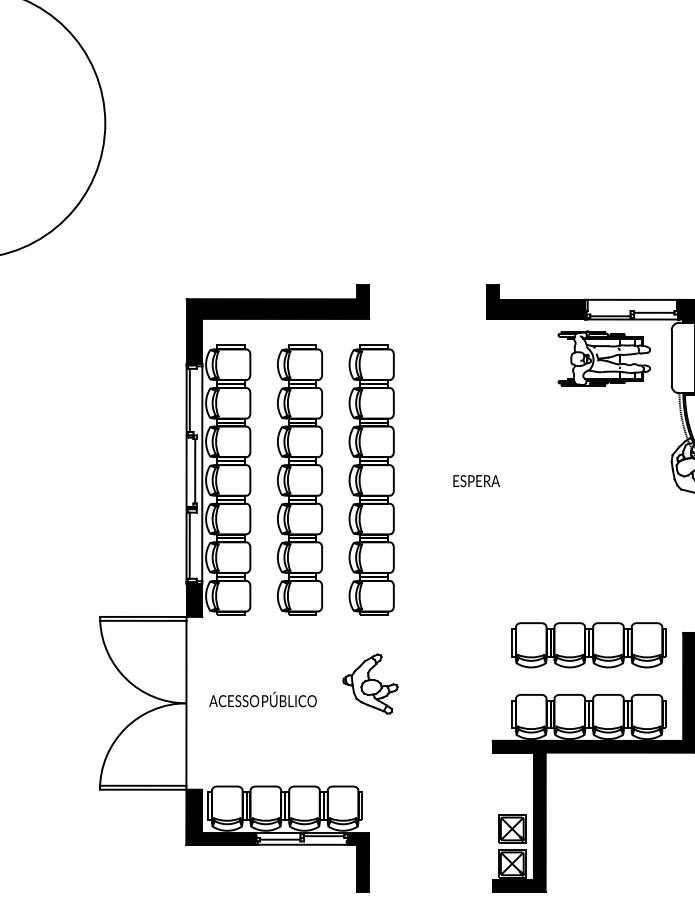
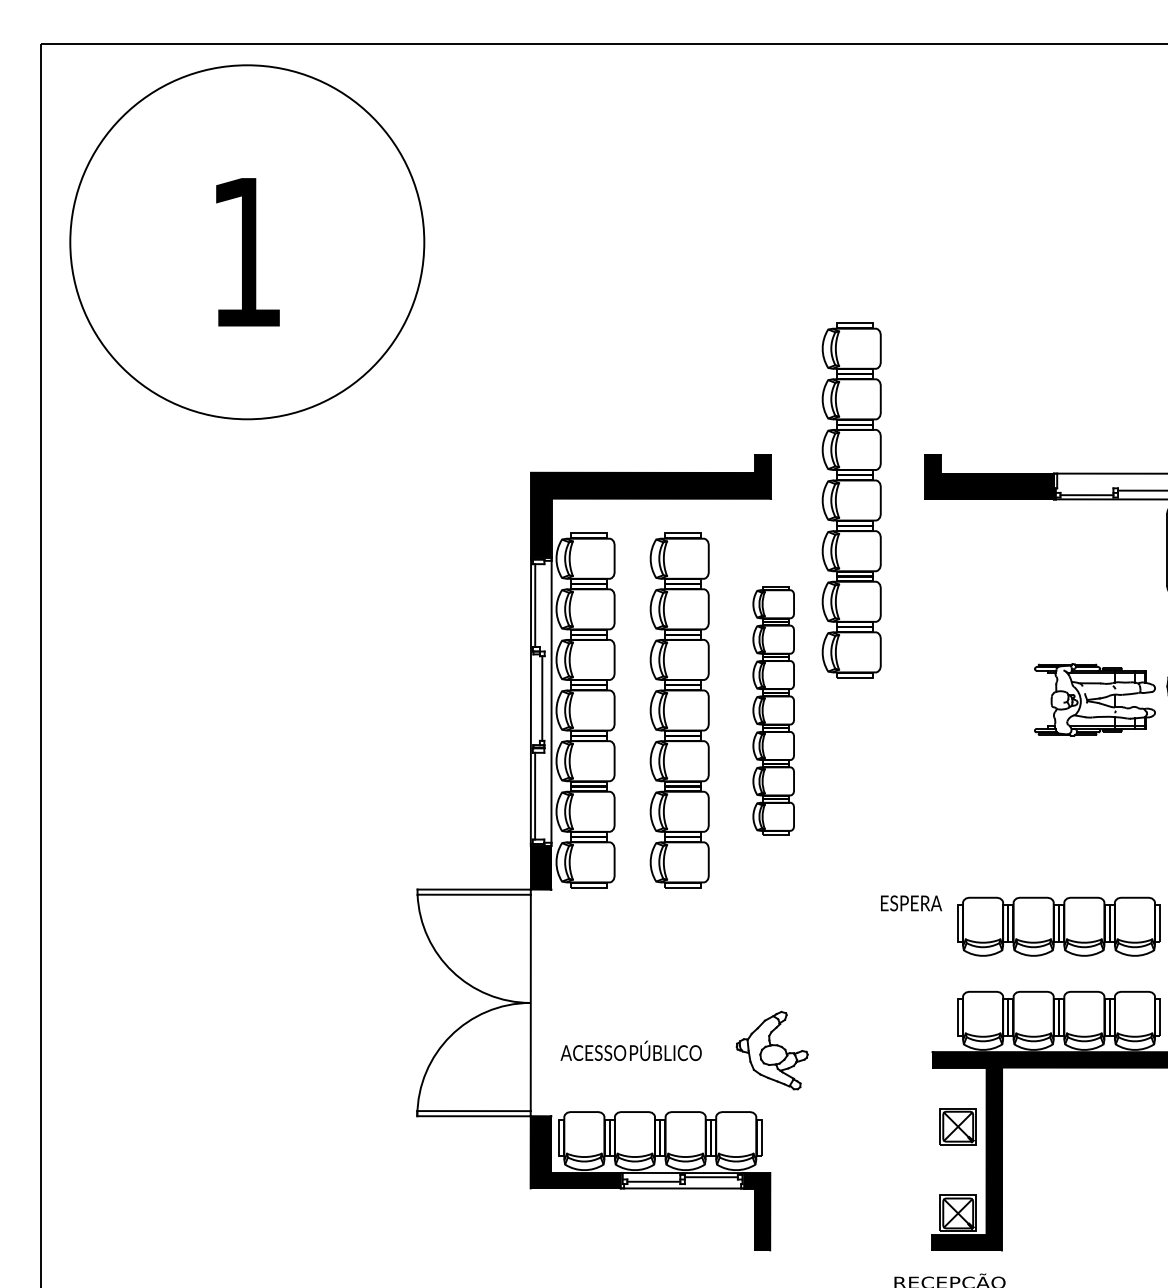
part: (430, 320) -> (851, 500), added
part: (603, 358) -> (1094, 699), moved
part: (371, 480) -> (773, 710), size x0.7
text: (476, 481) -> (911, 903), moved
part: (369, 683) -> (771, 1050), moved
text: (262, 699) -> (630, 1050), moved
part: (511, 828) -> (957, 1126), moved

